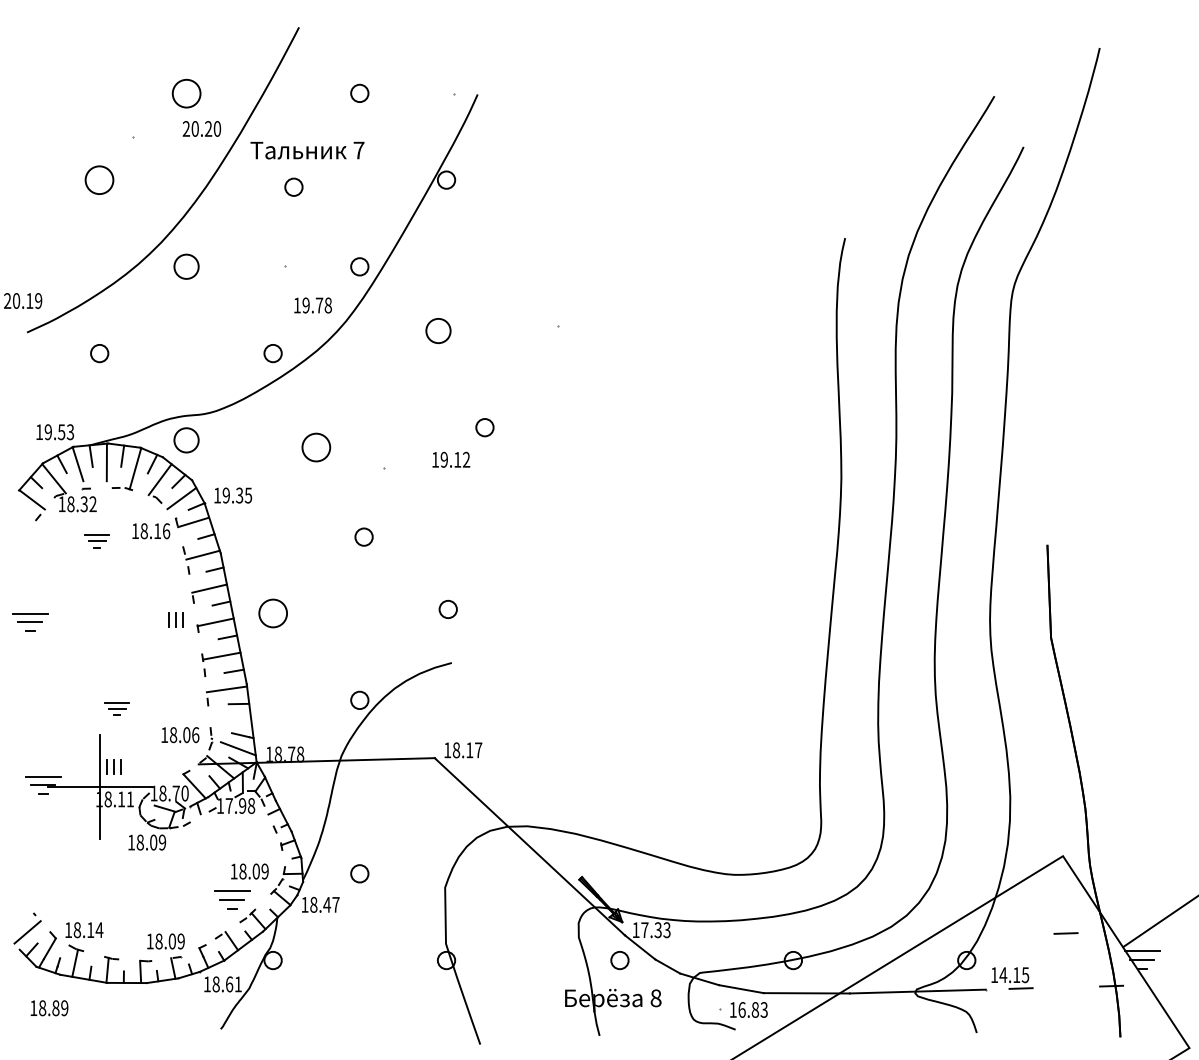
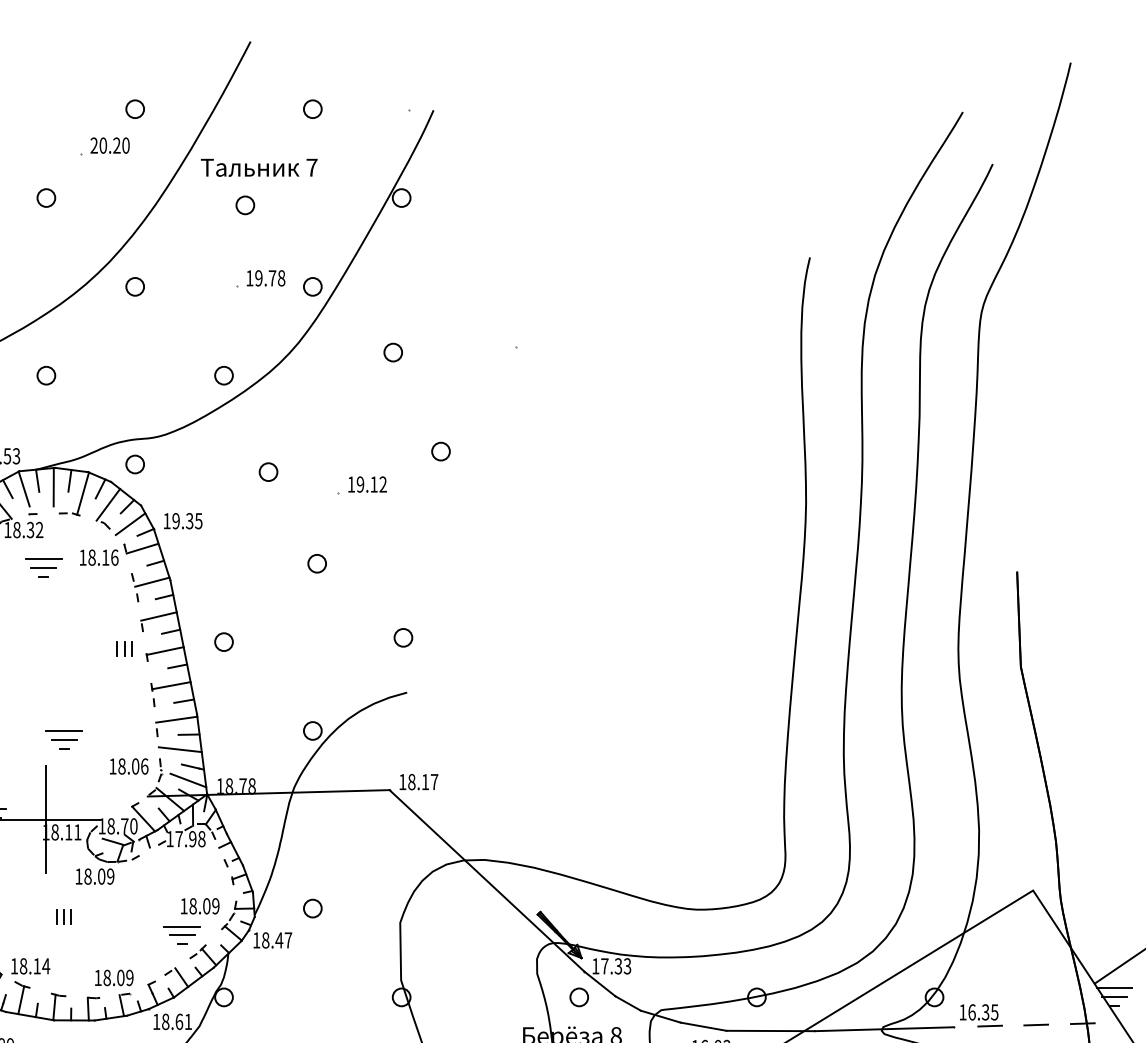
part: (185, 92) -> (134, 108), size x0.62
text: (201, 128) -> (109, 145), moved
part: (99, 179) -> (46, 197), size x0.62
part: (185, 266) -> (134, 286), size x0.71
text: (312, 305) -> (265, 278), moved
part: (437, 330) -> (392, 352), size x0.71
part: (185, 439) -> (134, 463), size x0.71
part: (316, 447) -> (268, 471), size x0.62
text: (451, 459) -> (367, 484), moved
part: (97, 541) -> (44, 568), size x1.43
part: (272, 613) -> (223, 641), size x0.62
part: (116, 708) -> (63, 739), size x1.43
line: (230, 718) -> (180, 749), added
part: (113, 766) -> (63, 916), moved
line: (1065, 933) -> (1035, 1025), moved
text: (1009, 975) -> (978, 1012), 14.15 -> 16.35

